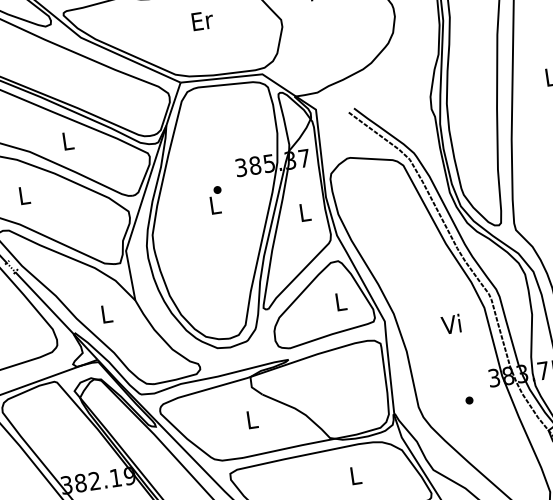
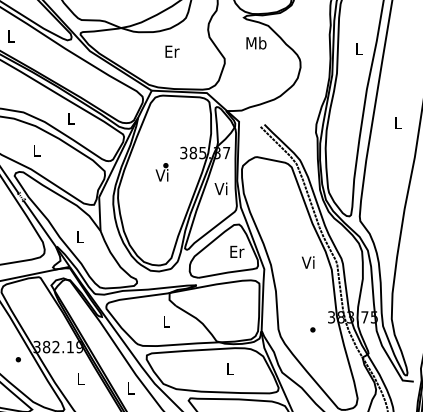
text: (213, 205) -> (161, 175), L -> Vi
text: (302, 212) -> (220, 188), L -> Vi
text: (341, 301) -> (237, 251), L -> Er
text: (451, 324) -> (308, 262), moved

